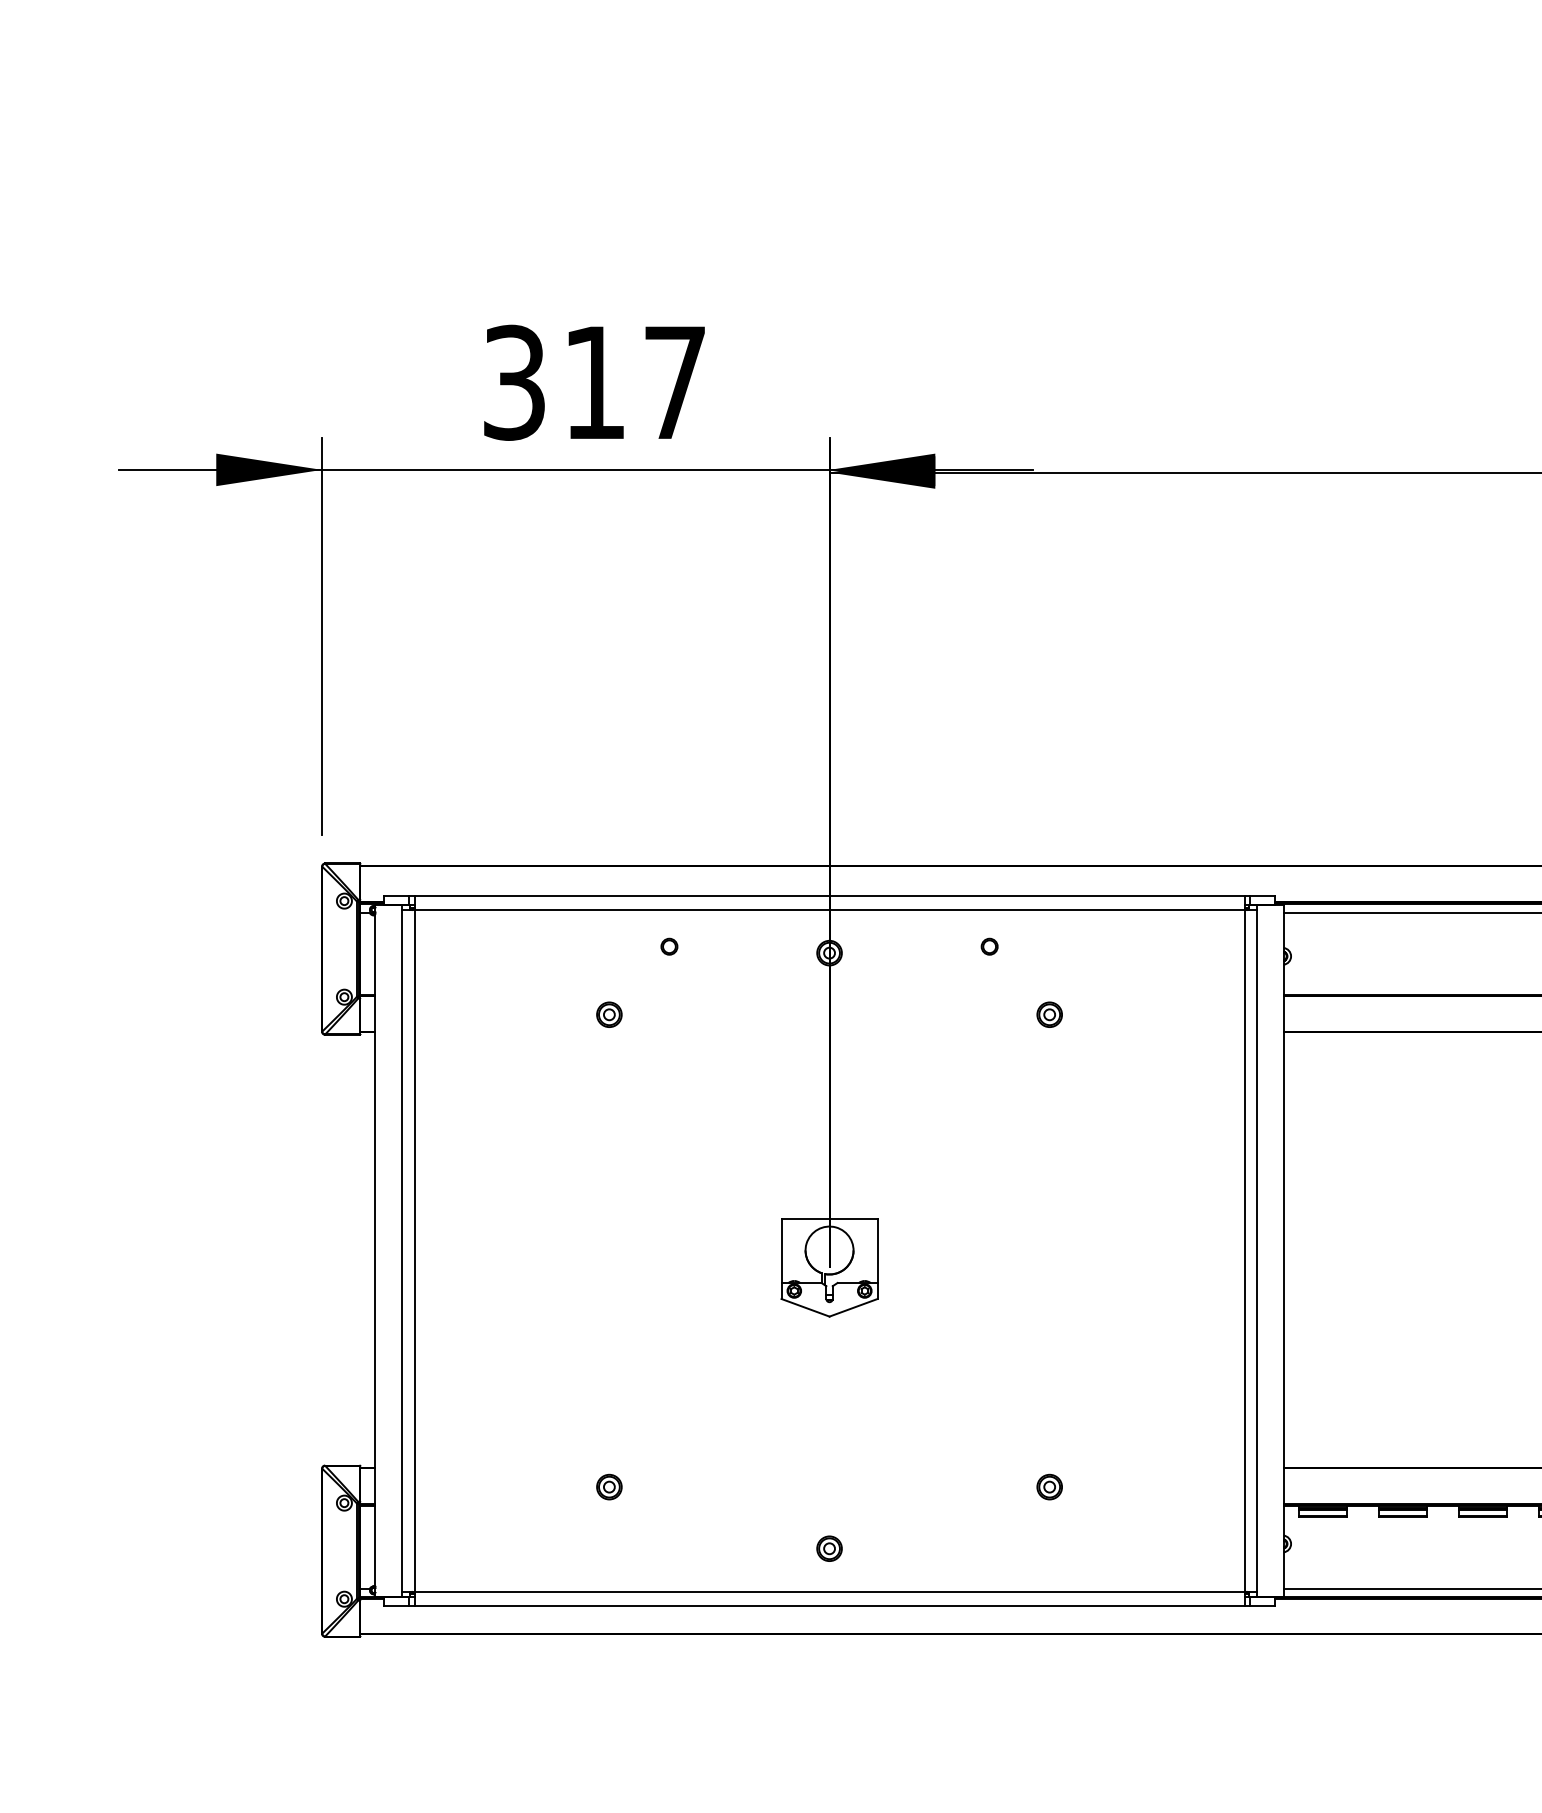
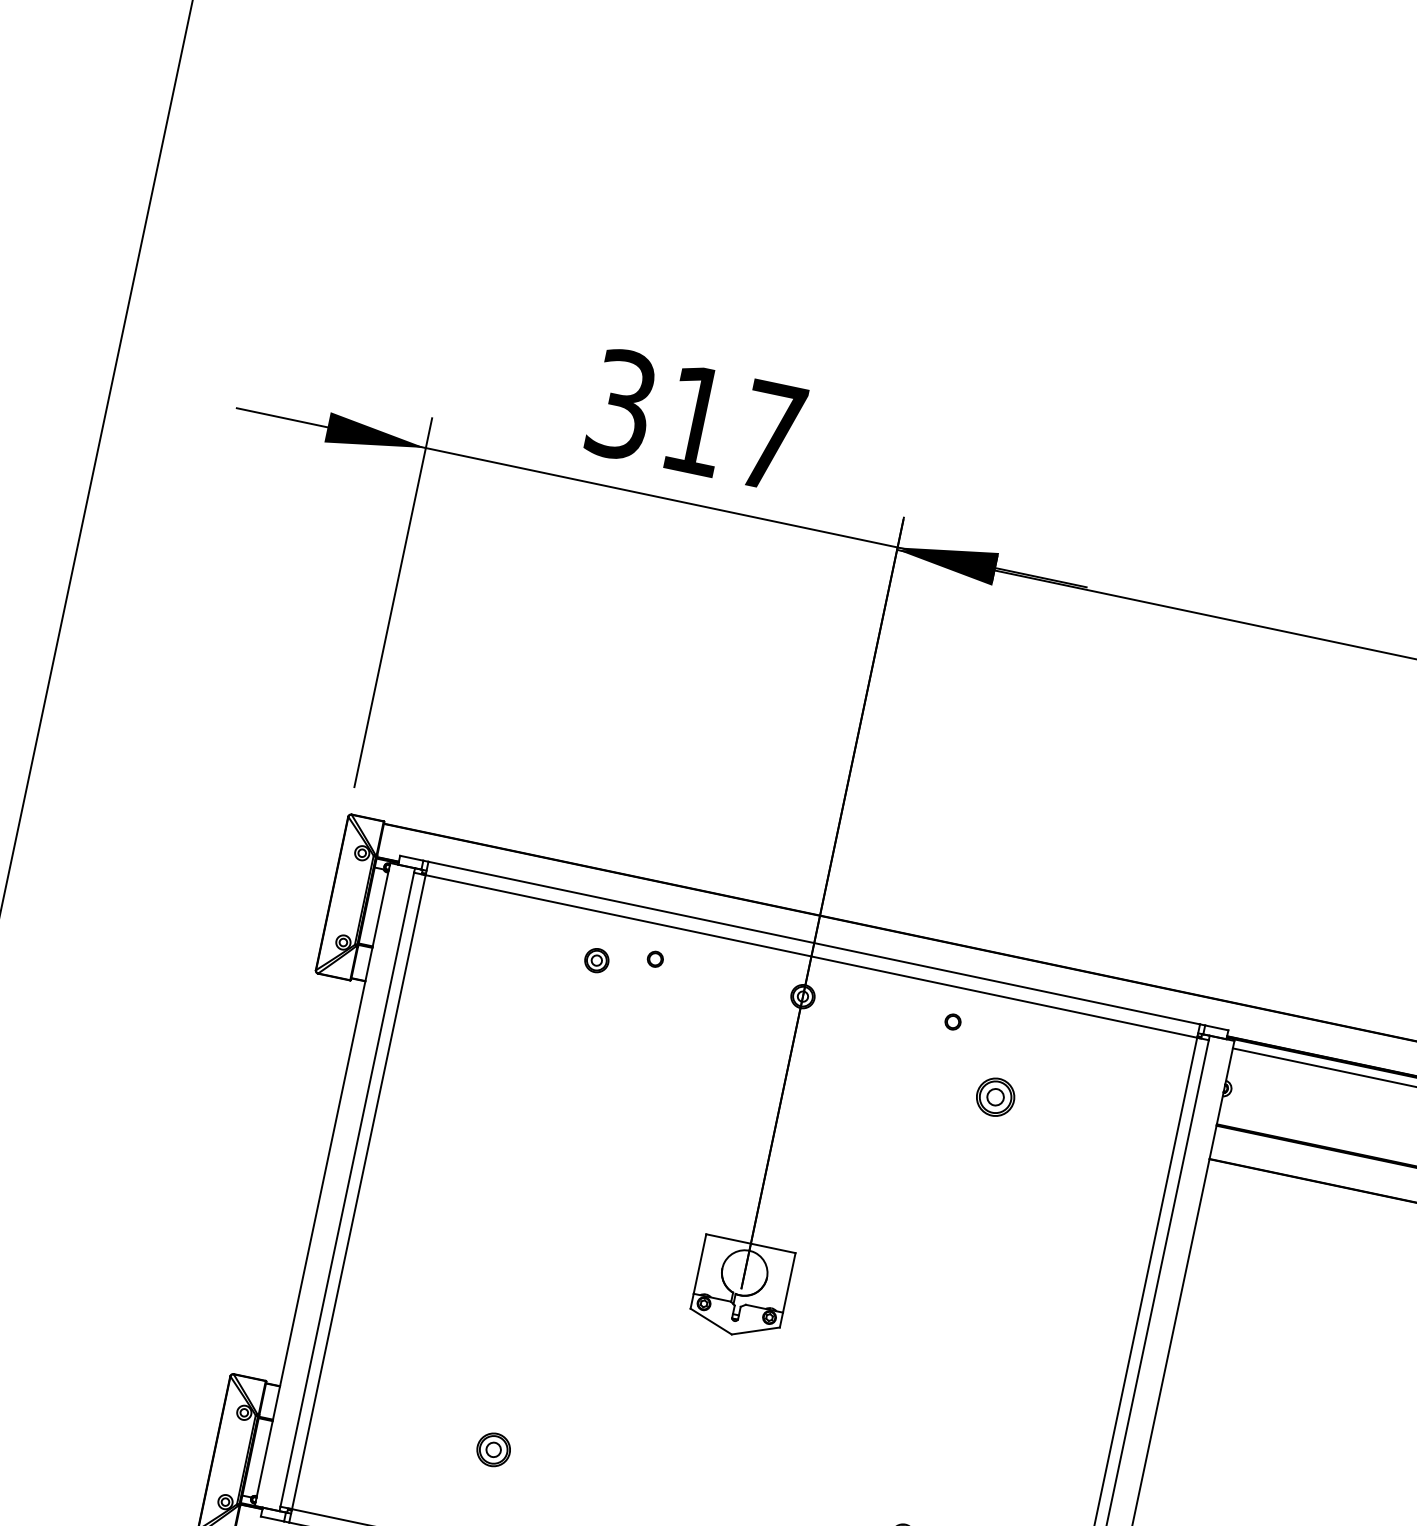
part: (609, 1014) -> (596, 960), moved
part: (1049, 1014) -> (995, 1096), size x1.6
part: (609, 1486) -> (493, 1449), size x1.4

